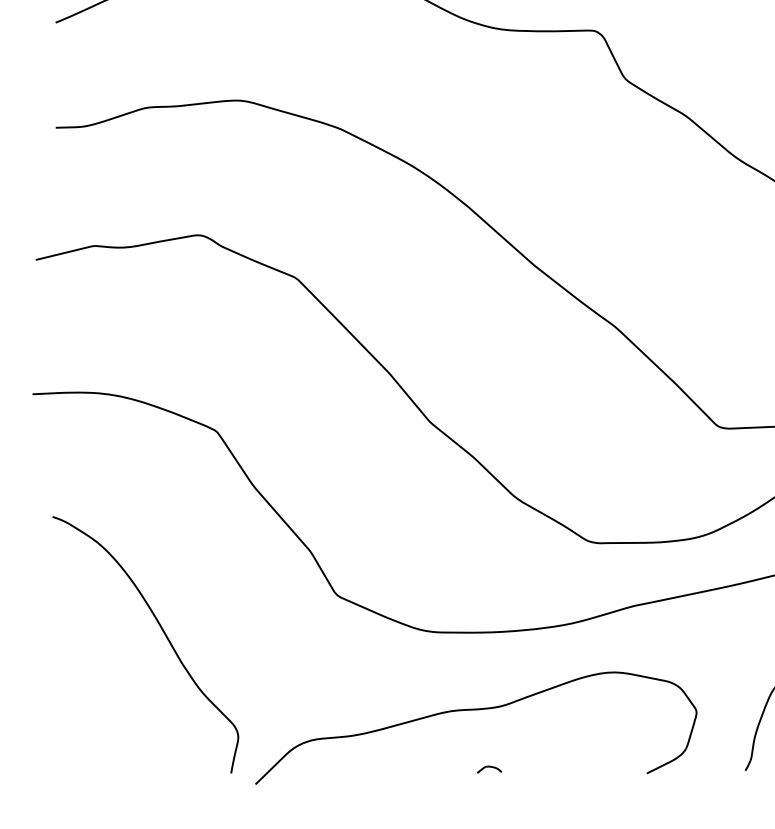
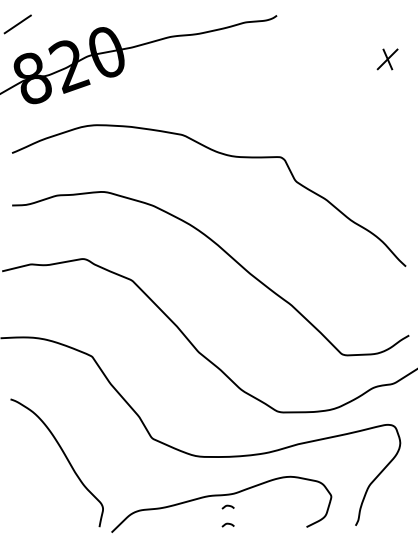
curve: (488, 732) -> (227, 506), added

